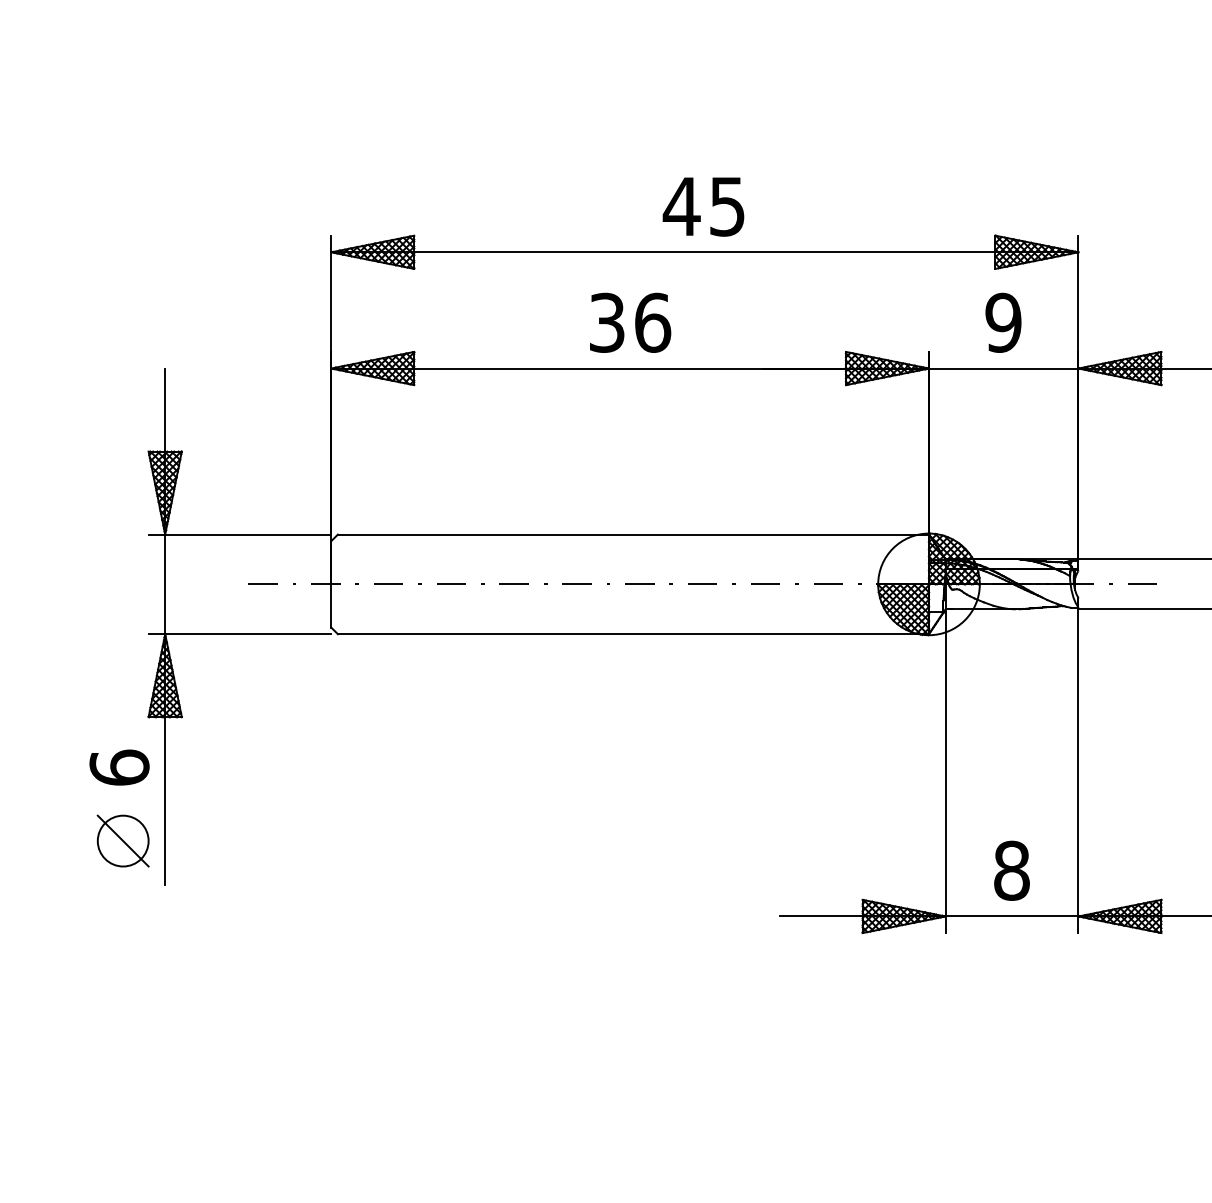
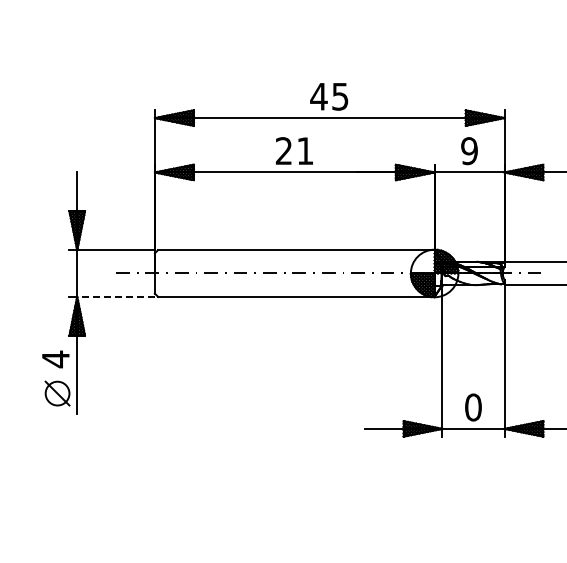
text: (629, 323) -> (294, 151), 36 -> 21
line: (249, 633) -> (116, 296), solid -> dashed
text: (118, 768) -> (55, 359), 6 -> 4
text: (1012, 870) -> (473, 407), 8 -> 0

